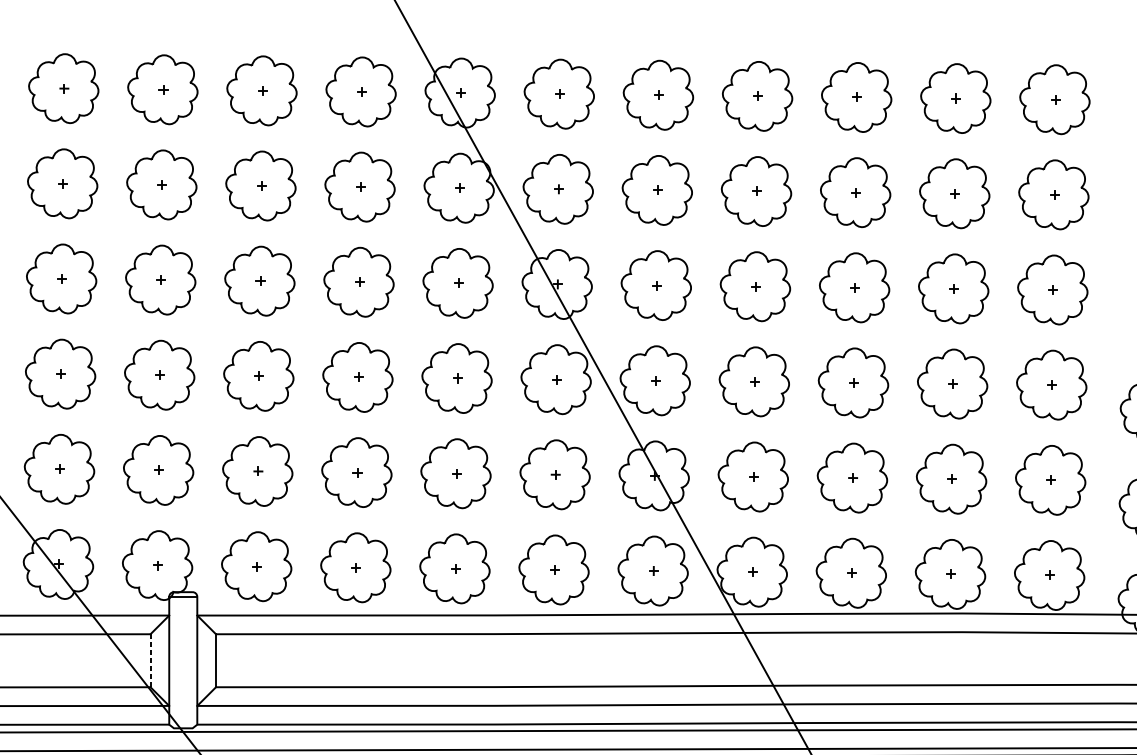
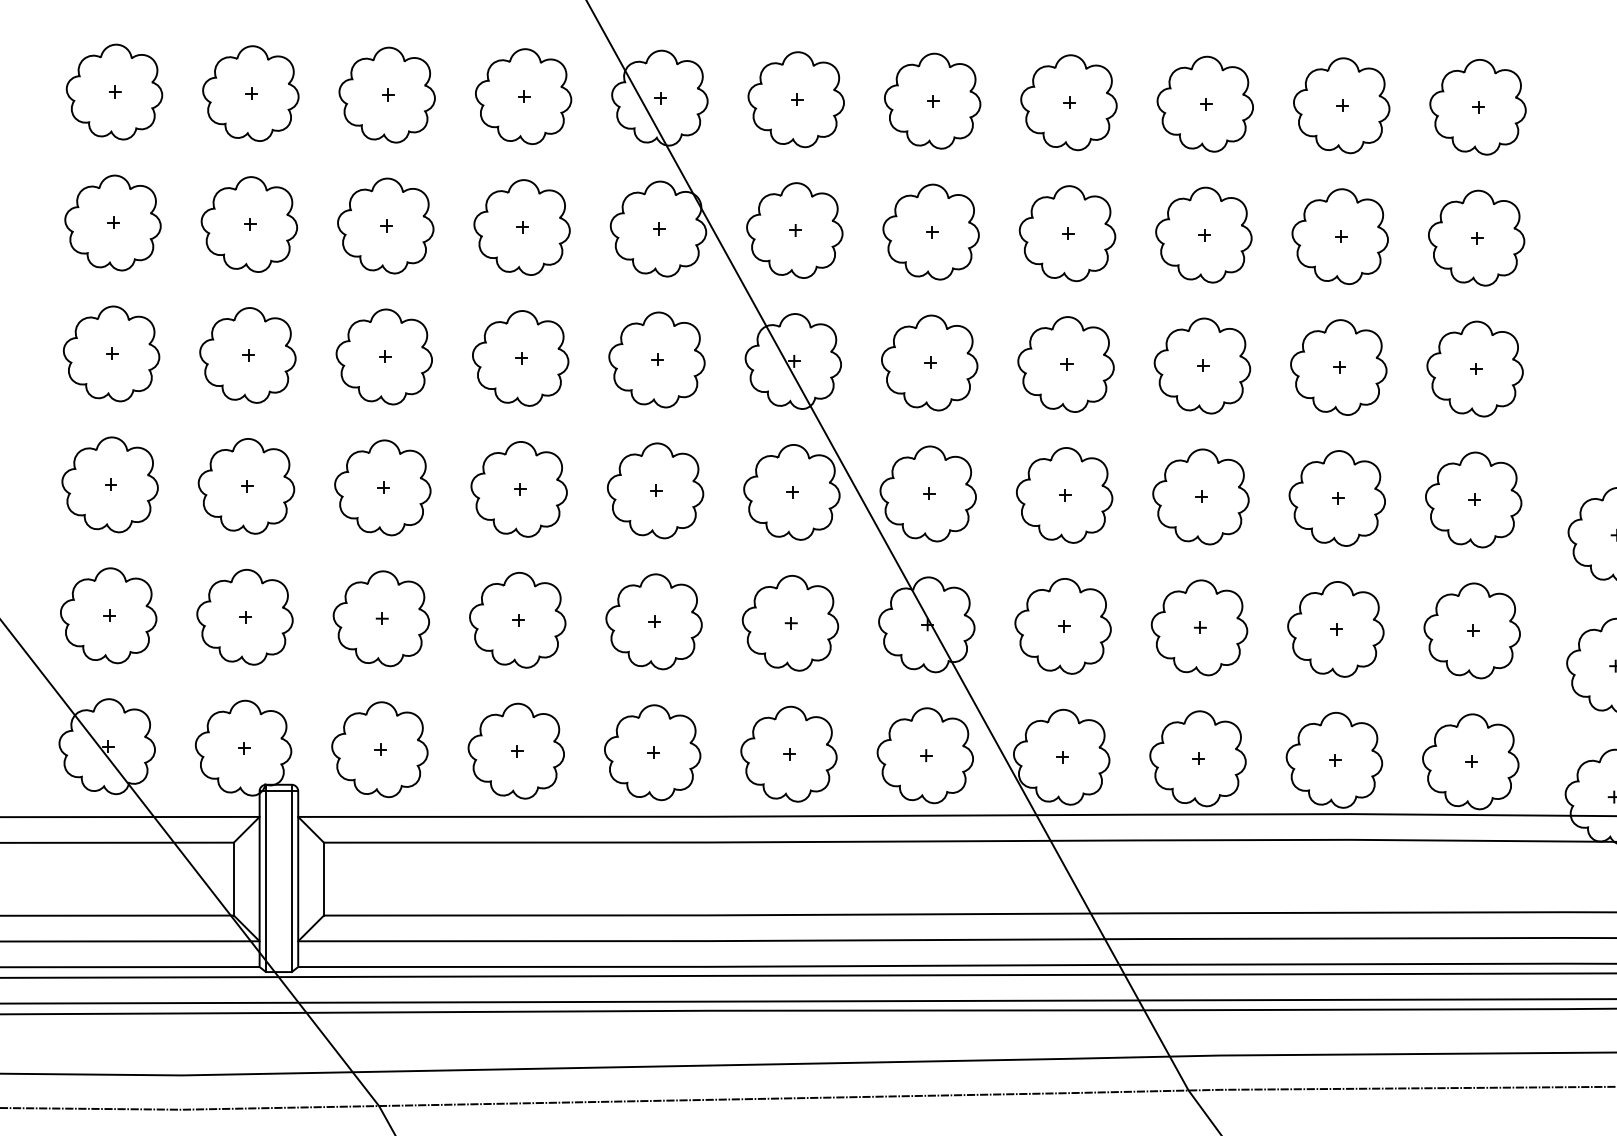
line: (150, 660) -> (233, 878), dashed -> solid
line: (174, 660) -> (266, 878), added
line: (192, 660) -> (291, 878), added

